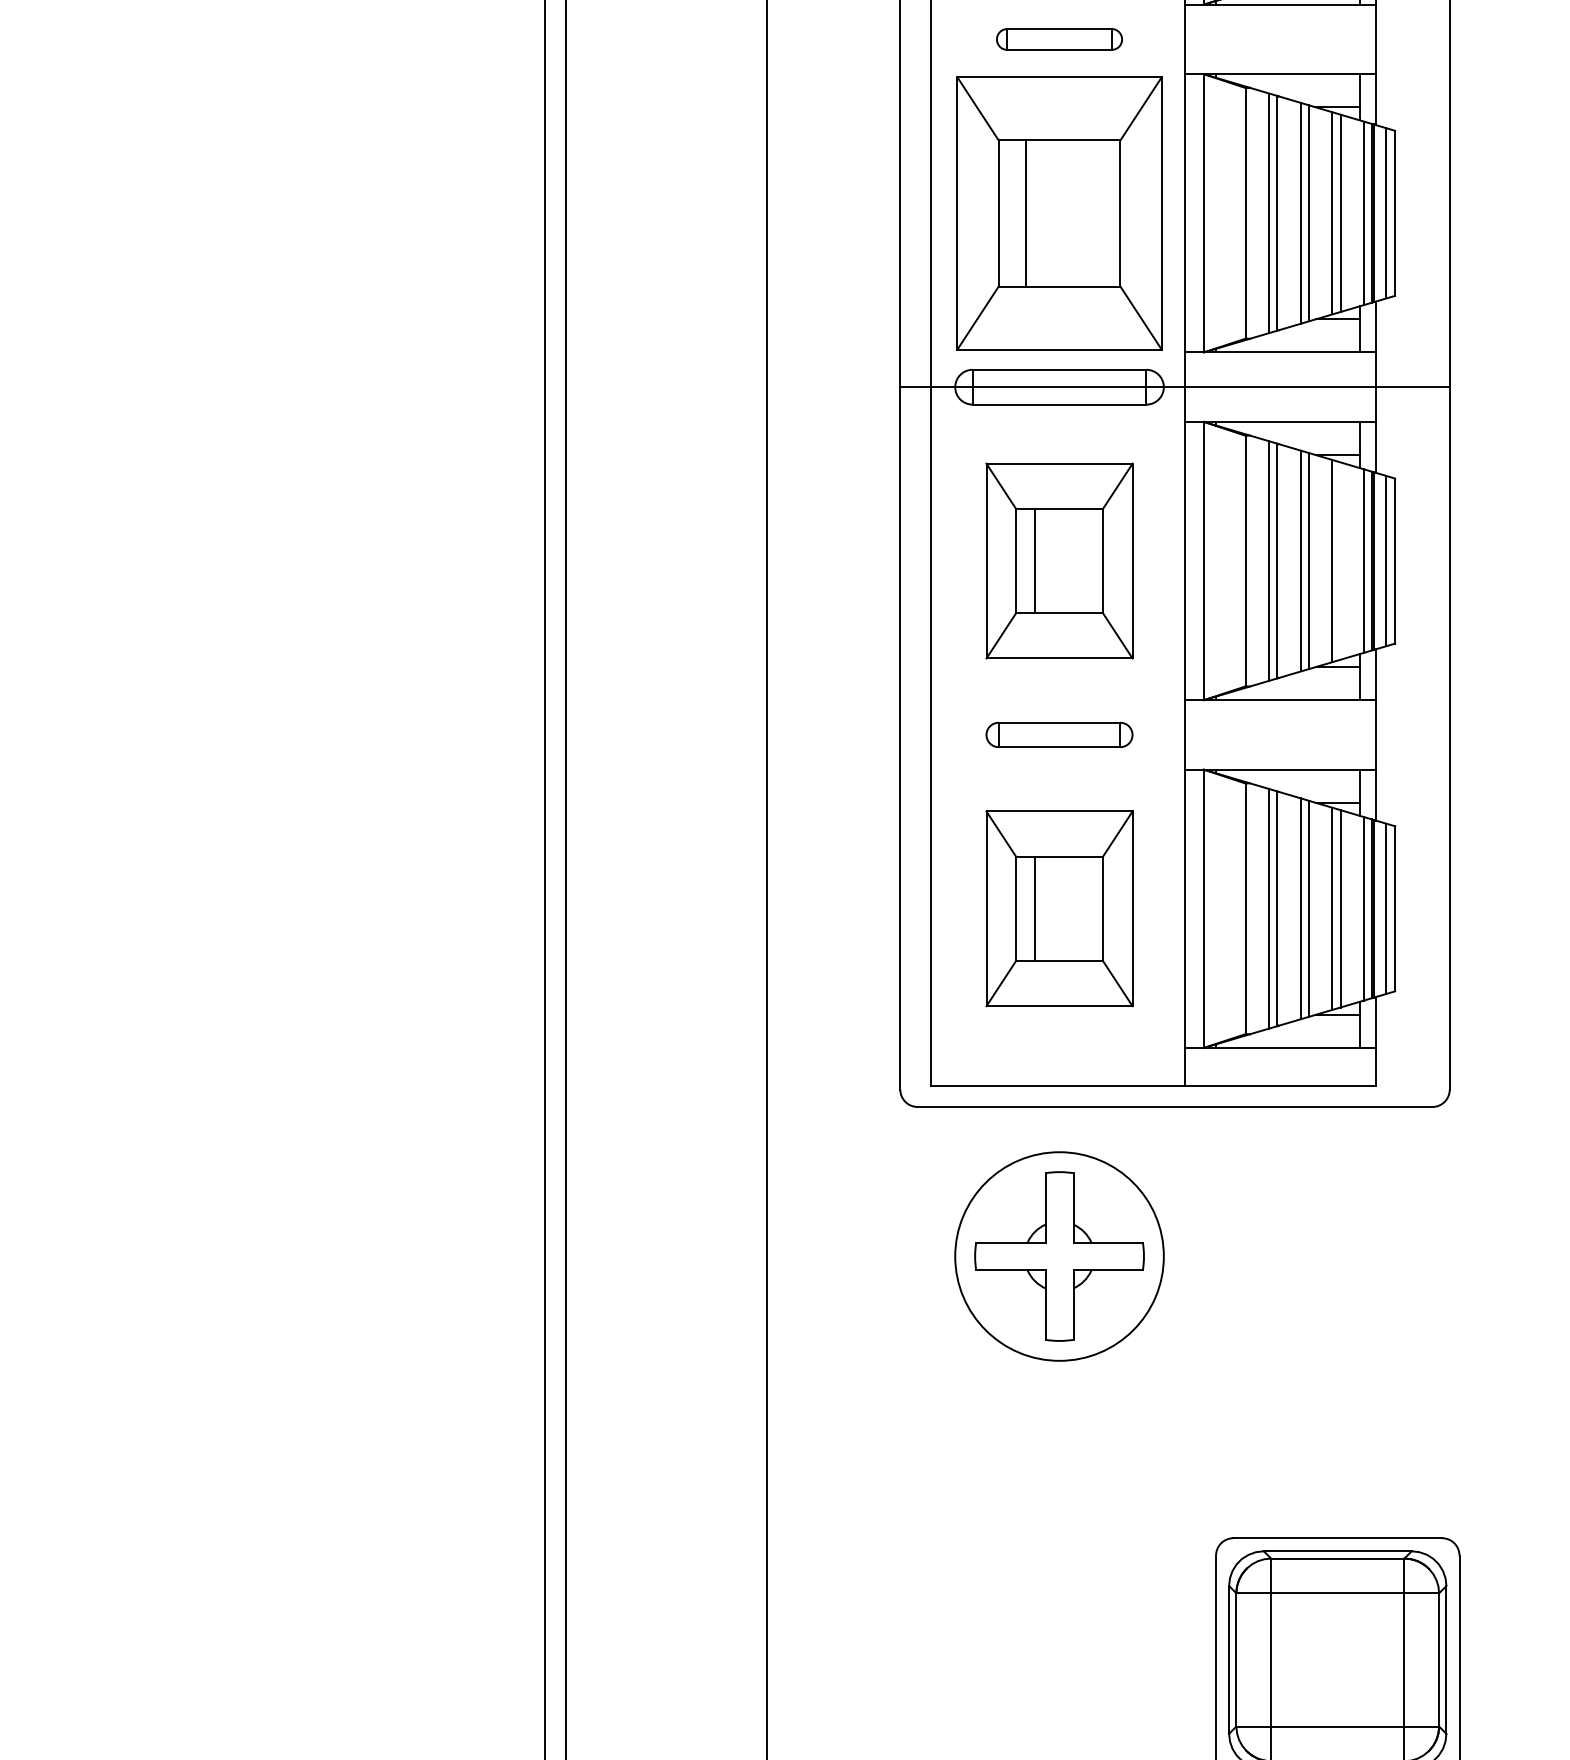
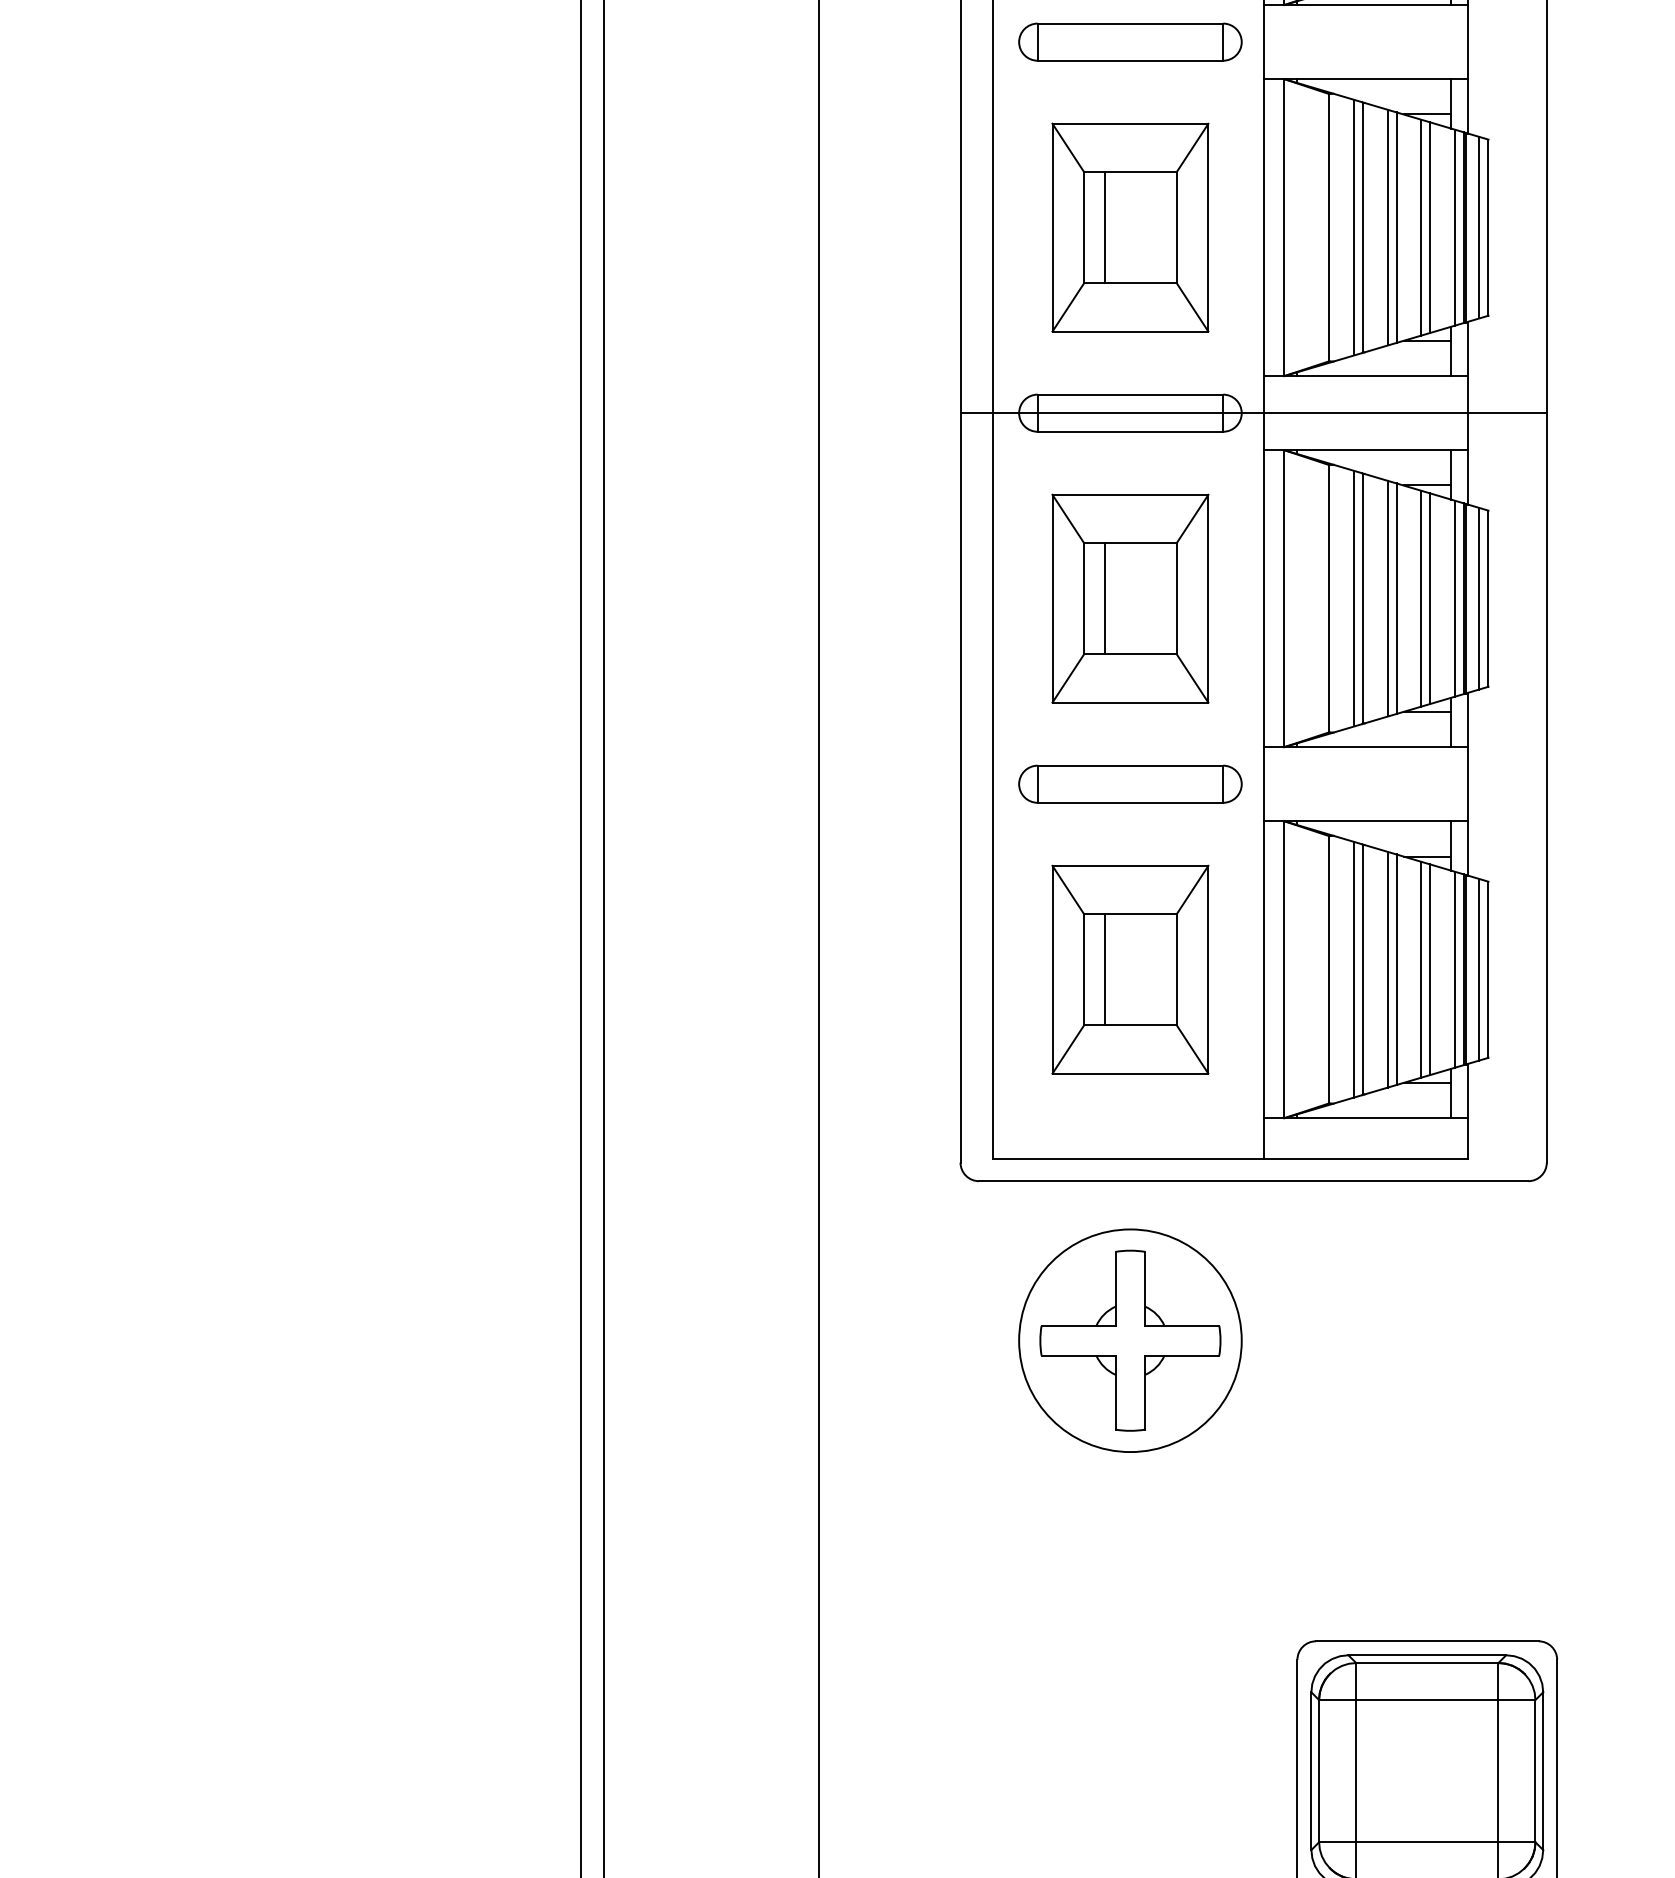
part: (1059, 39) -> (1130, 42), size x1.67
part: (1059, 212) -> (1130, 226), size x0.71
line: (1340, 560) -> (1430, 598), added
part: (1059, 734) -> (1130, 783), size x1.43

